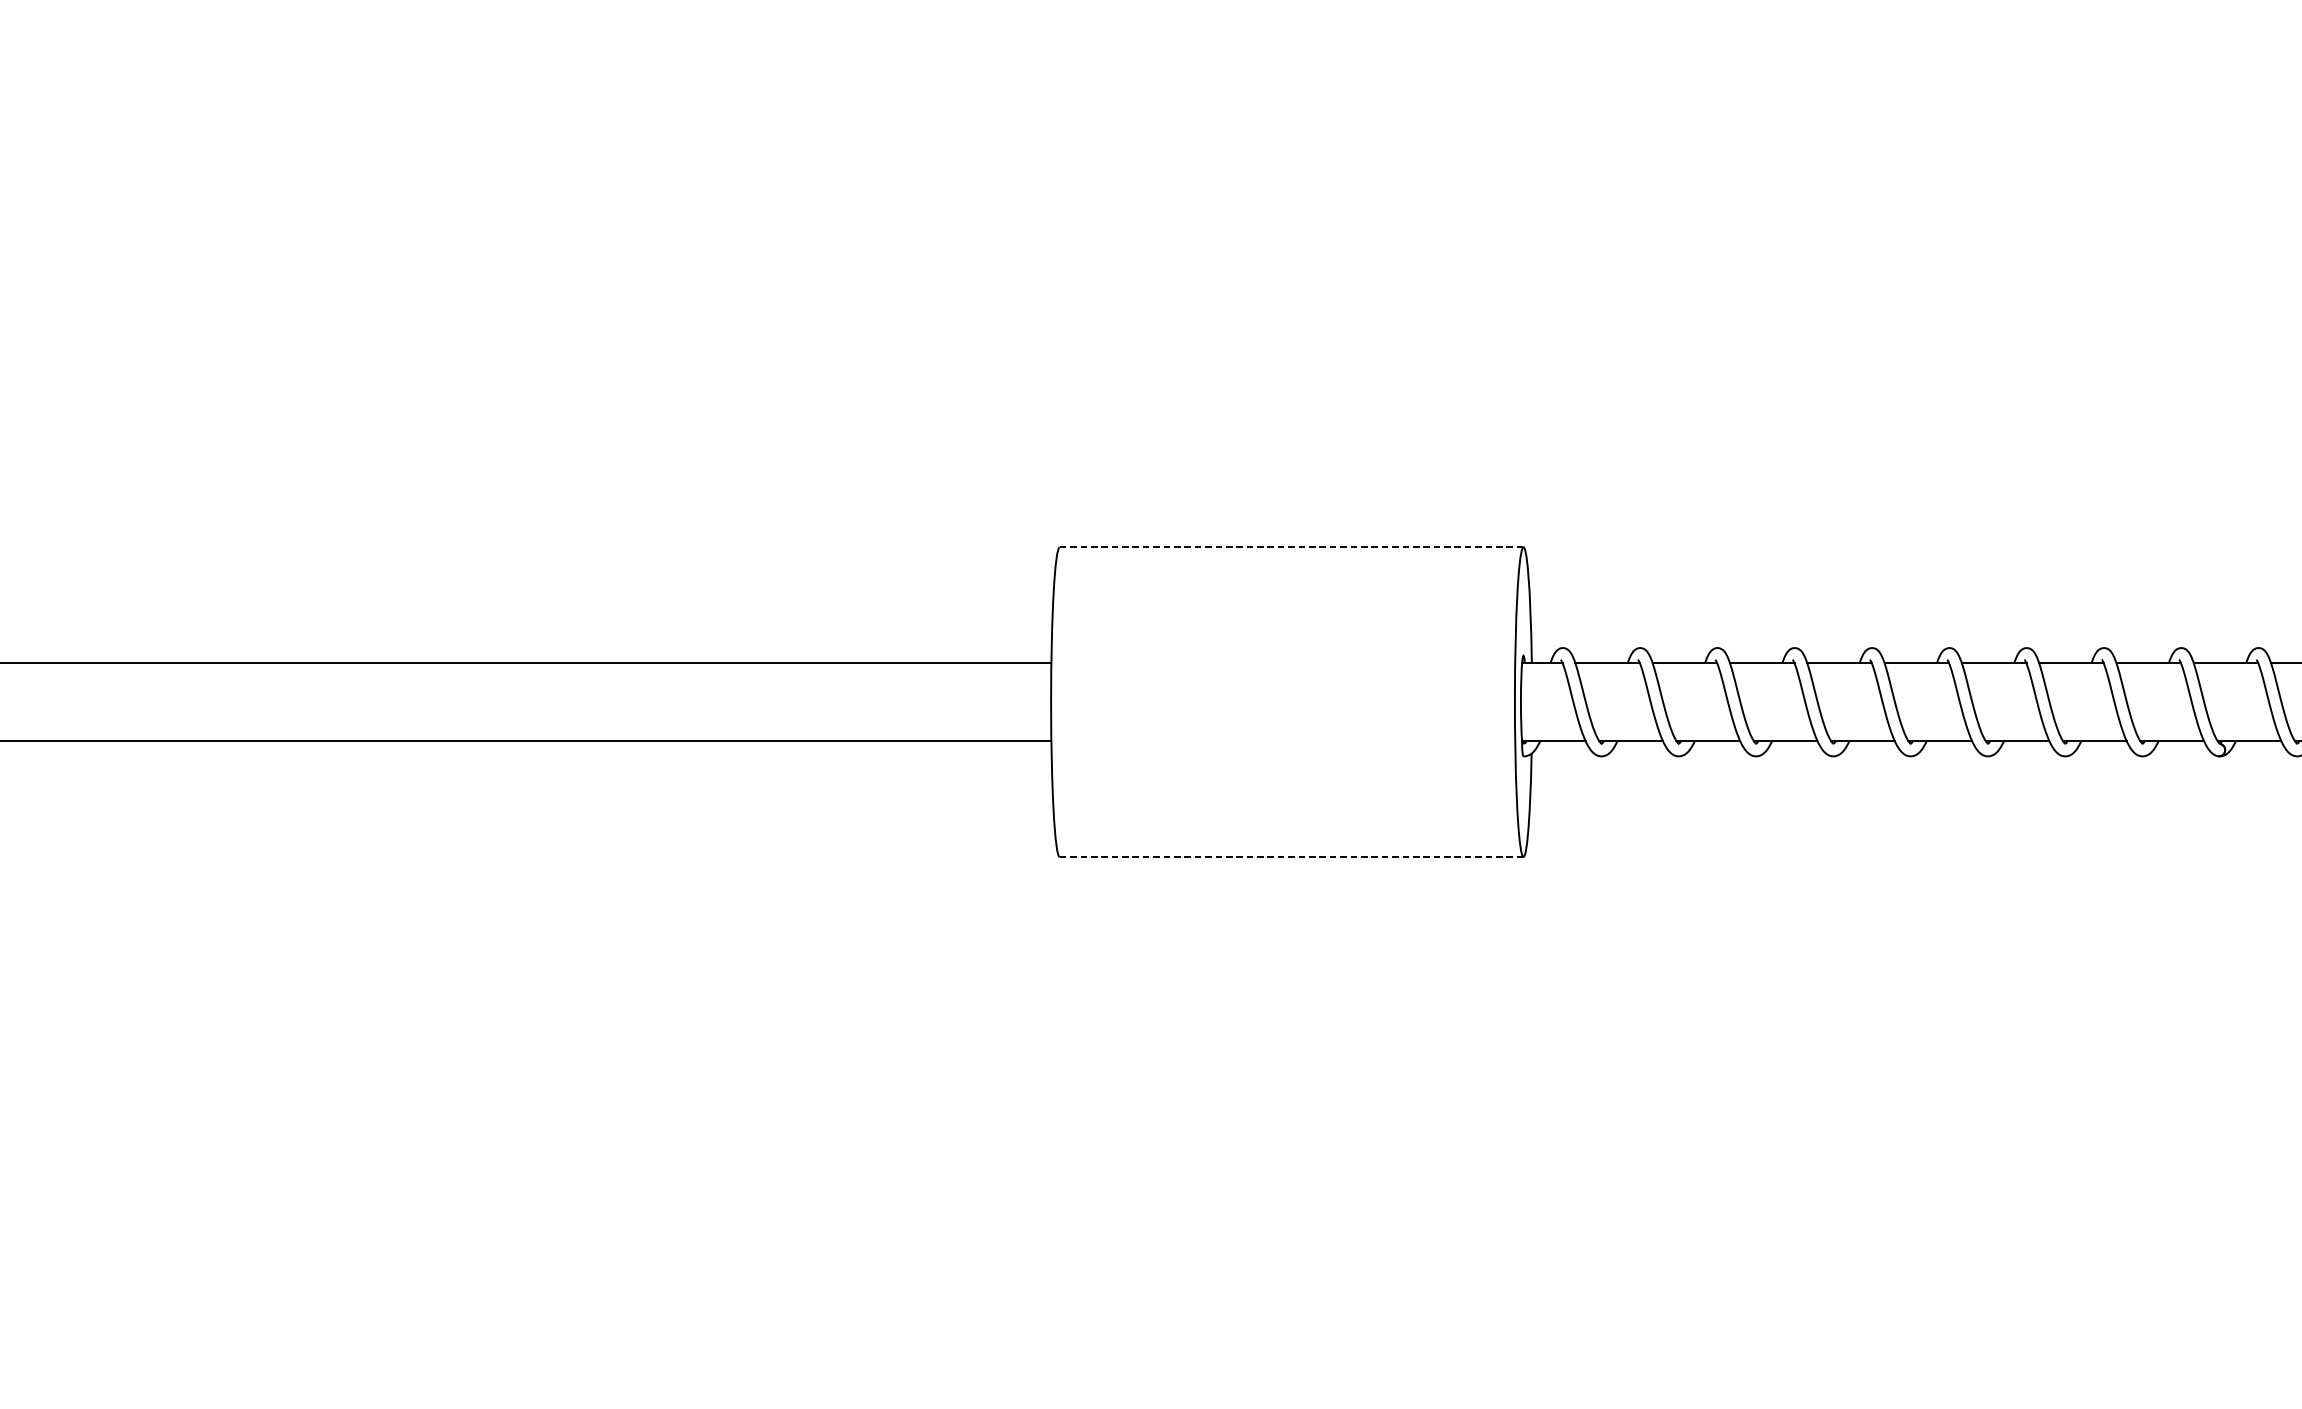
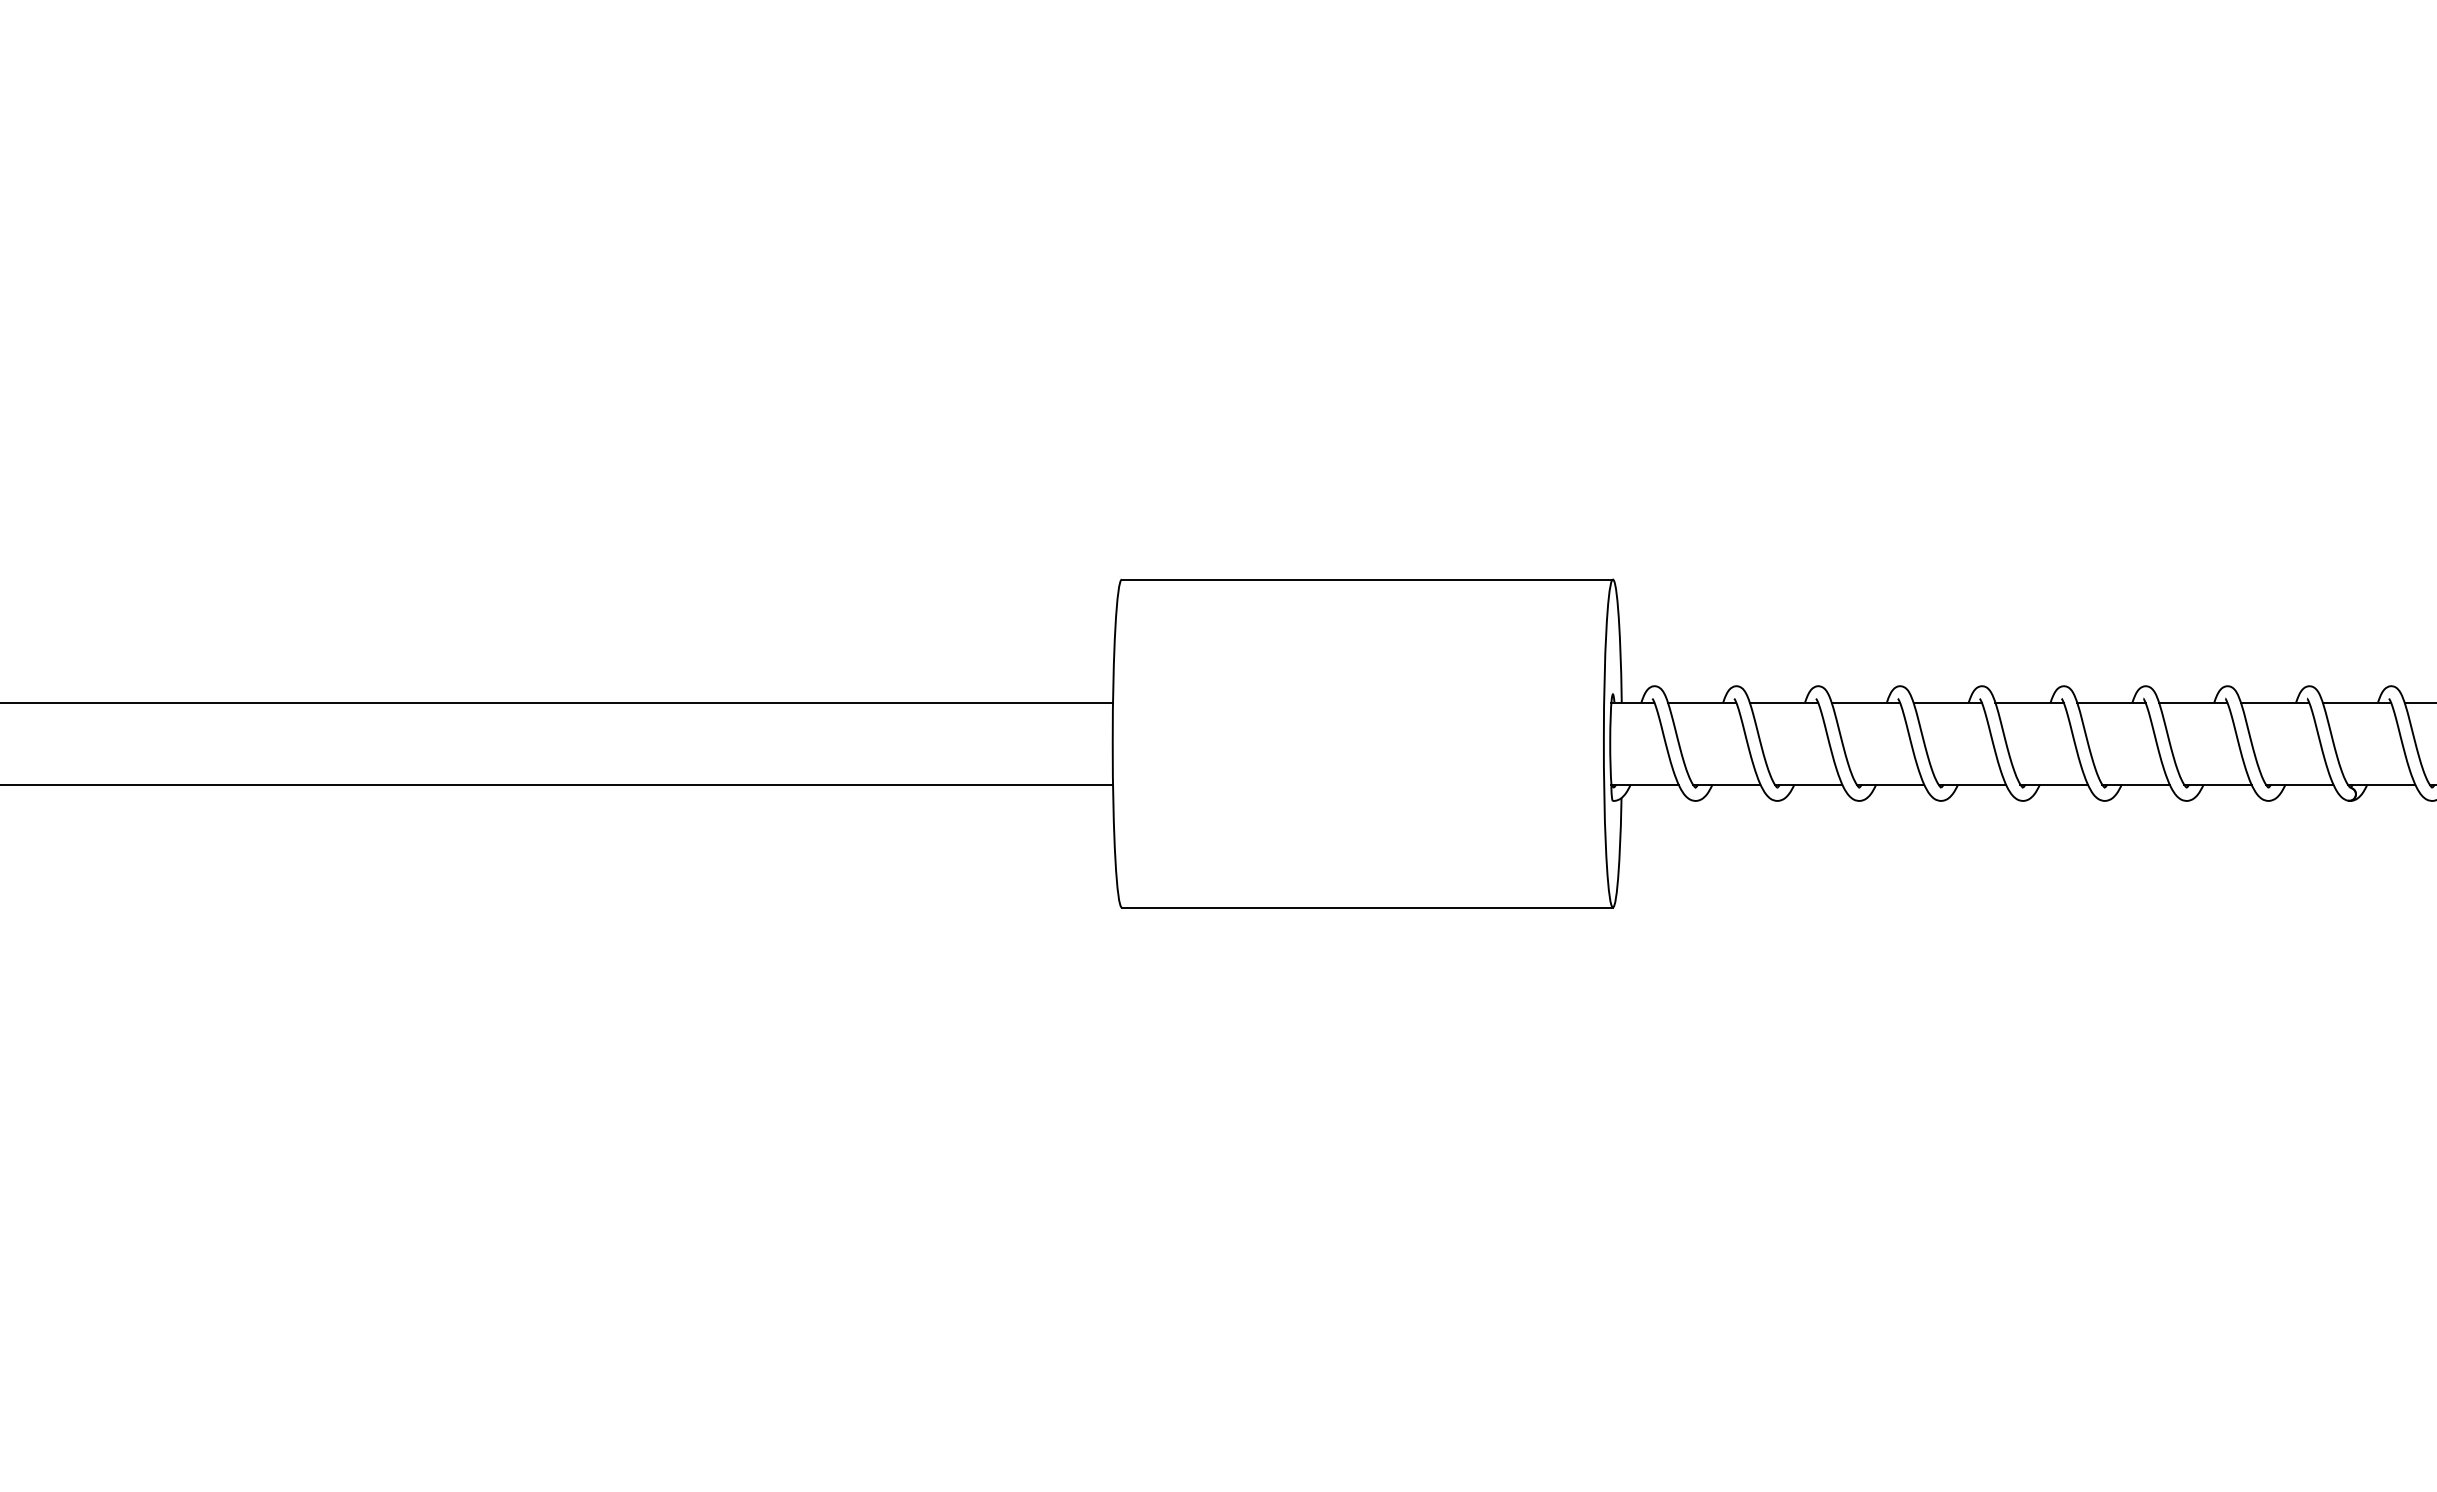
line: (1291, 547) -> (1367, 579), dashed -> solid
line: (1291, 857) -> (1367, 907), dashed -> solid

